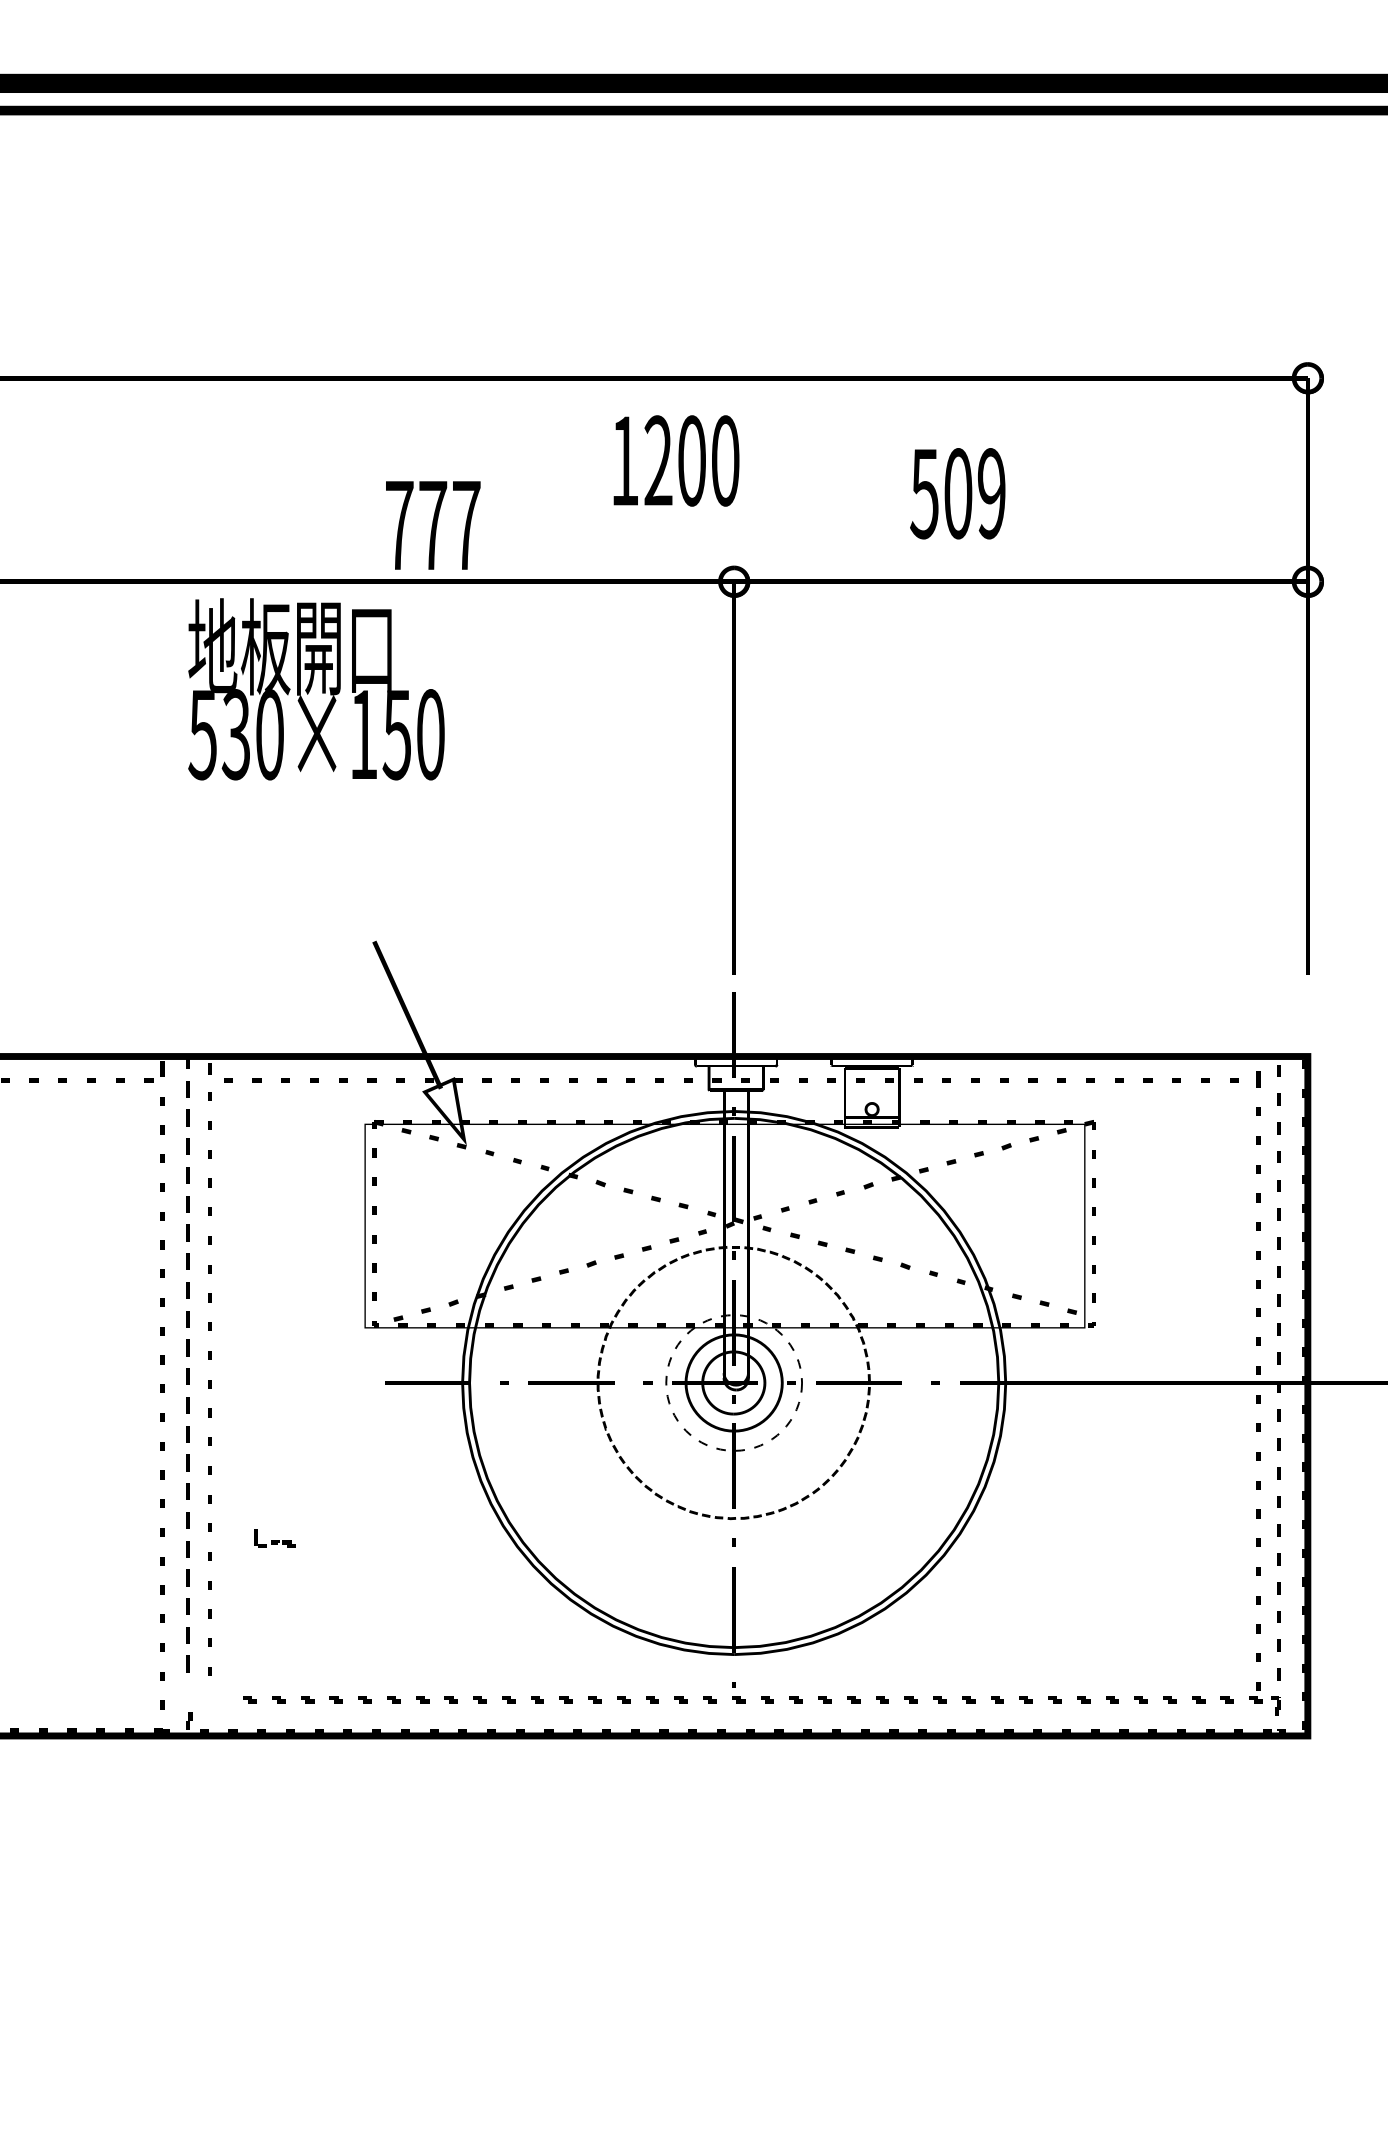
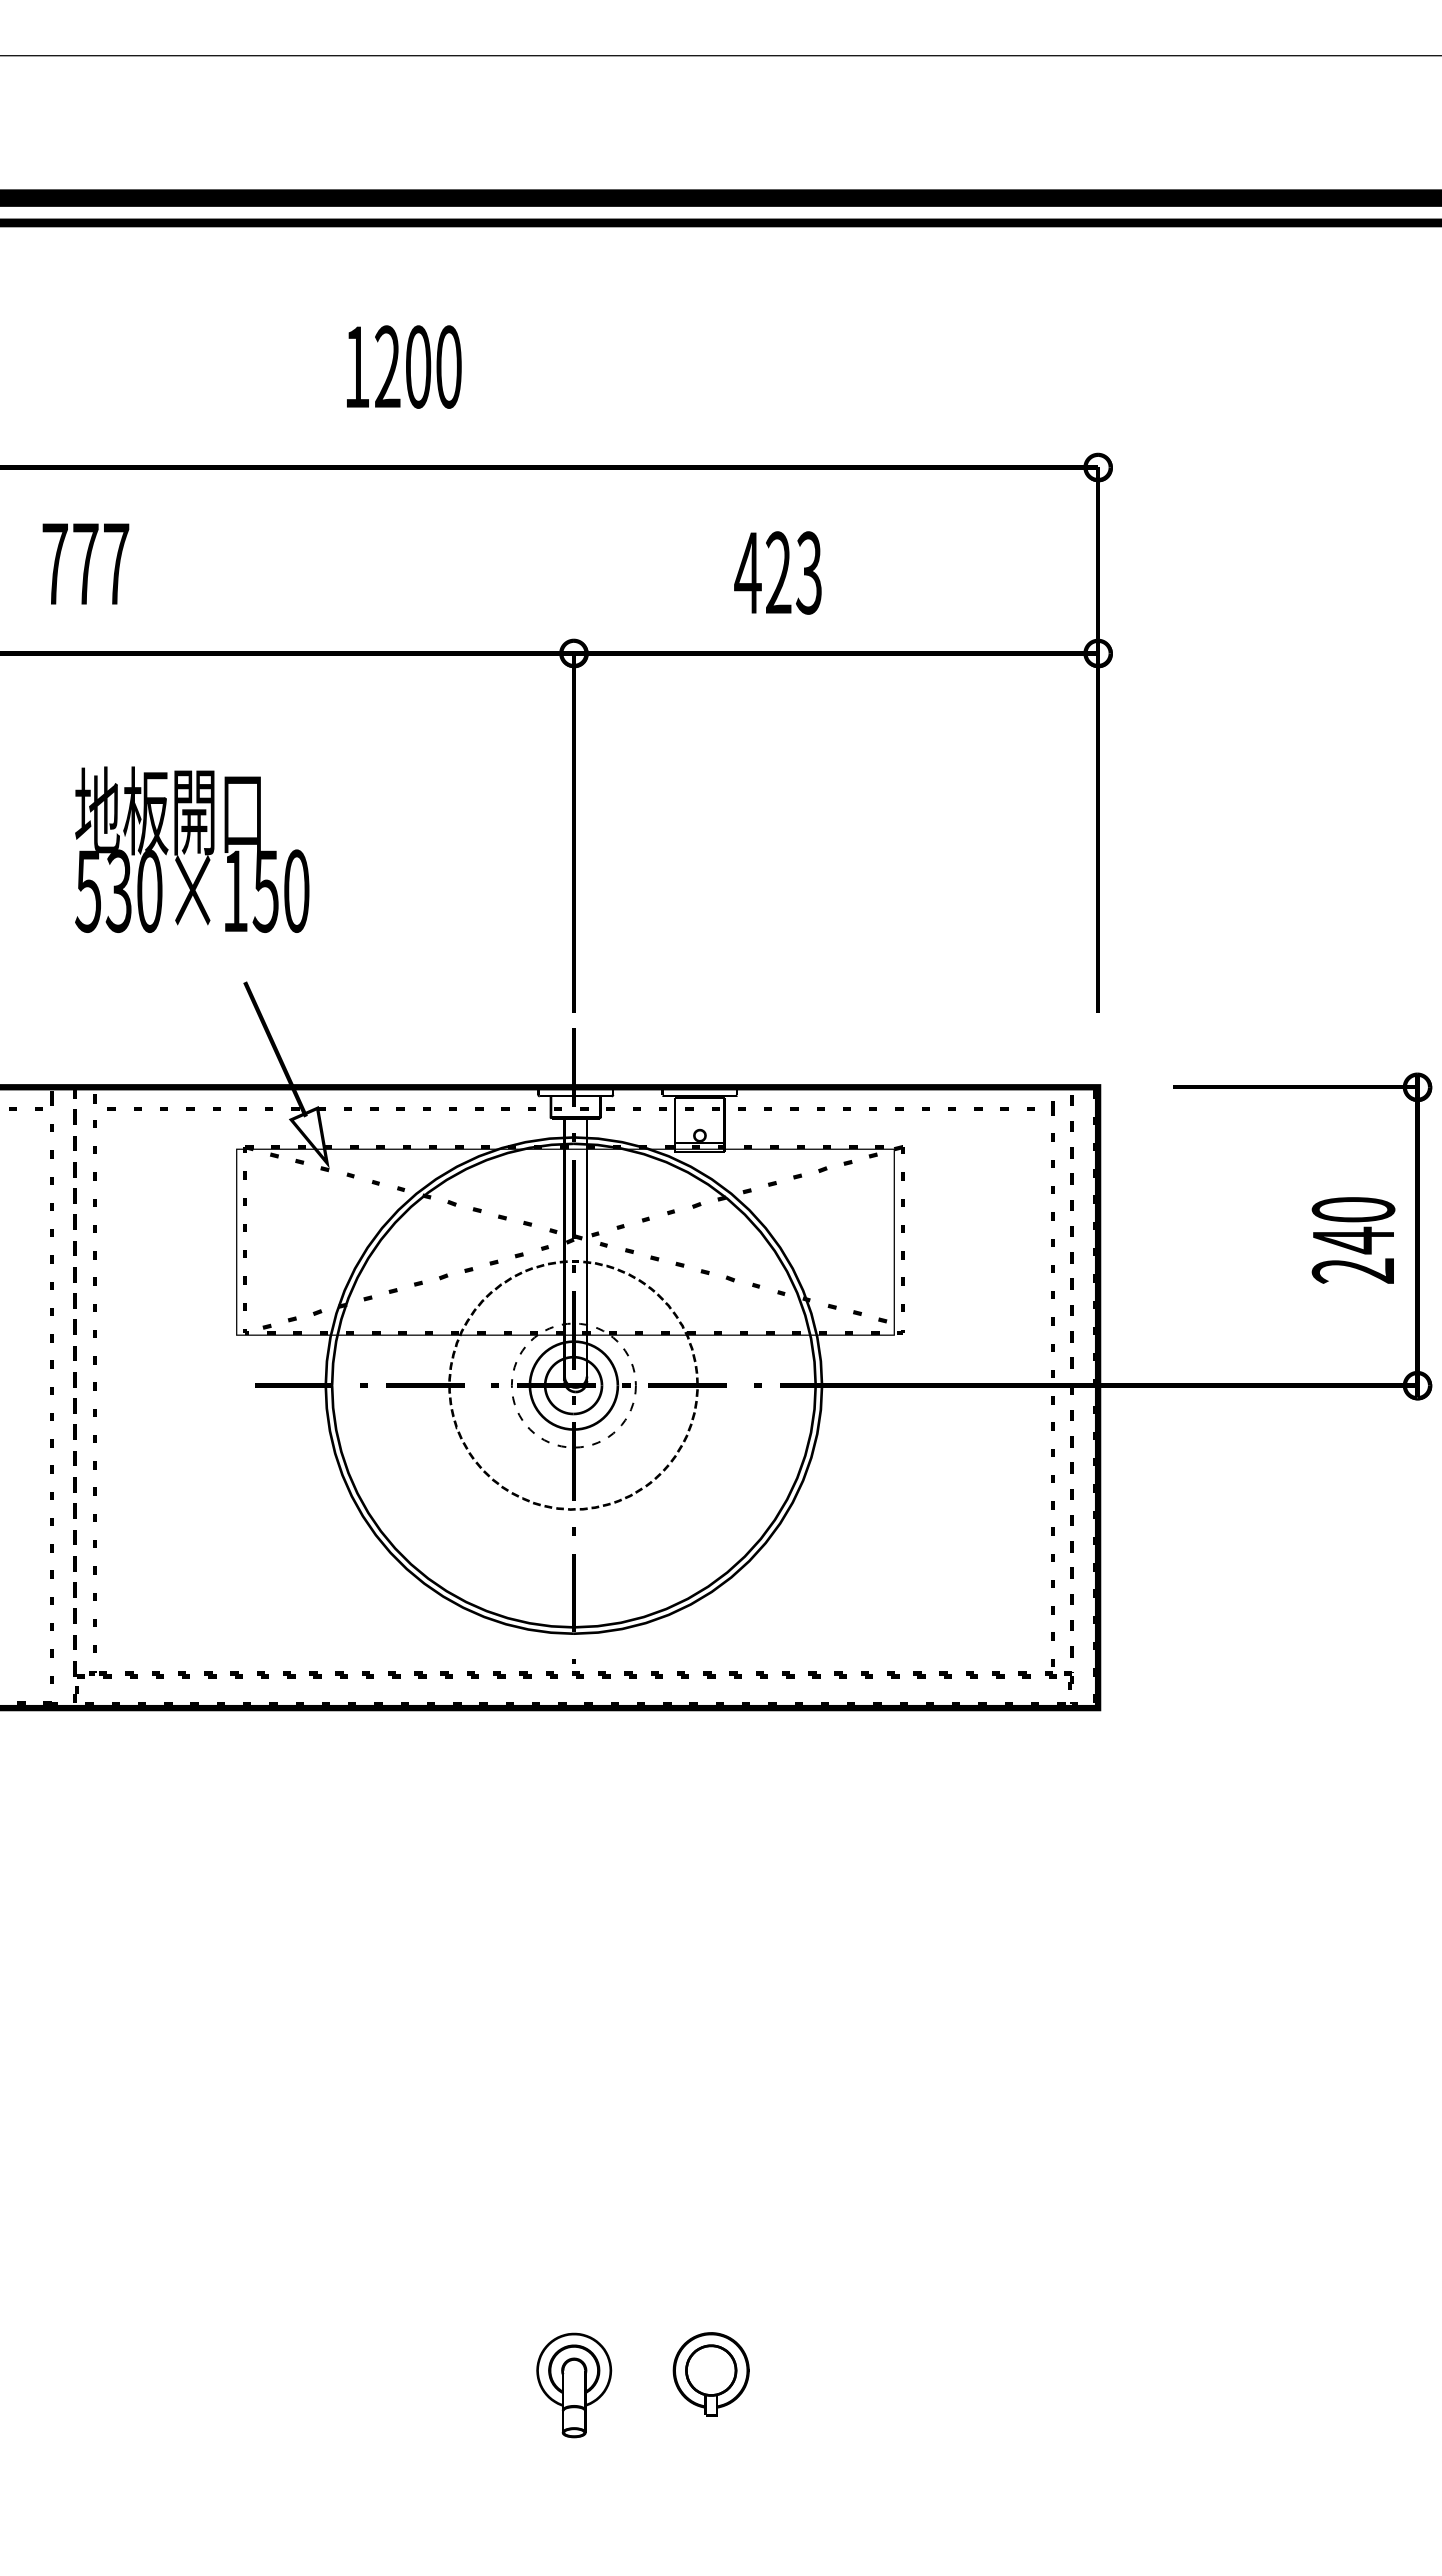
text: (676, 460) -> (404, 366), moved
text: (956, 493) -> (777, 572), 509 -> 423
text: (432, 524) -> (85, 563), moved
text: (316, 689) -> (192, 849), moved
part: (275, 1538) -> (92, 1669), moved

